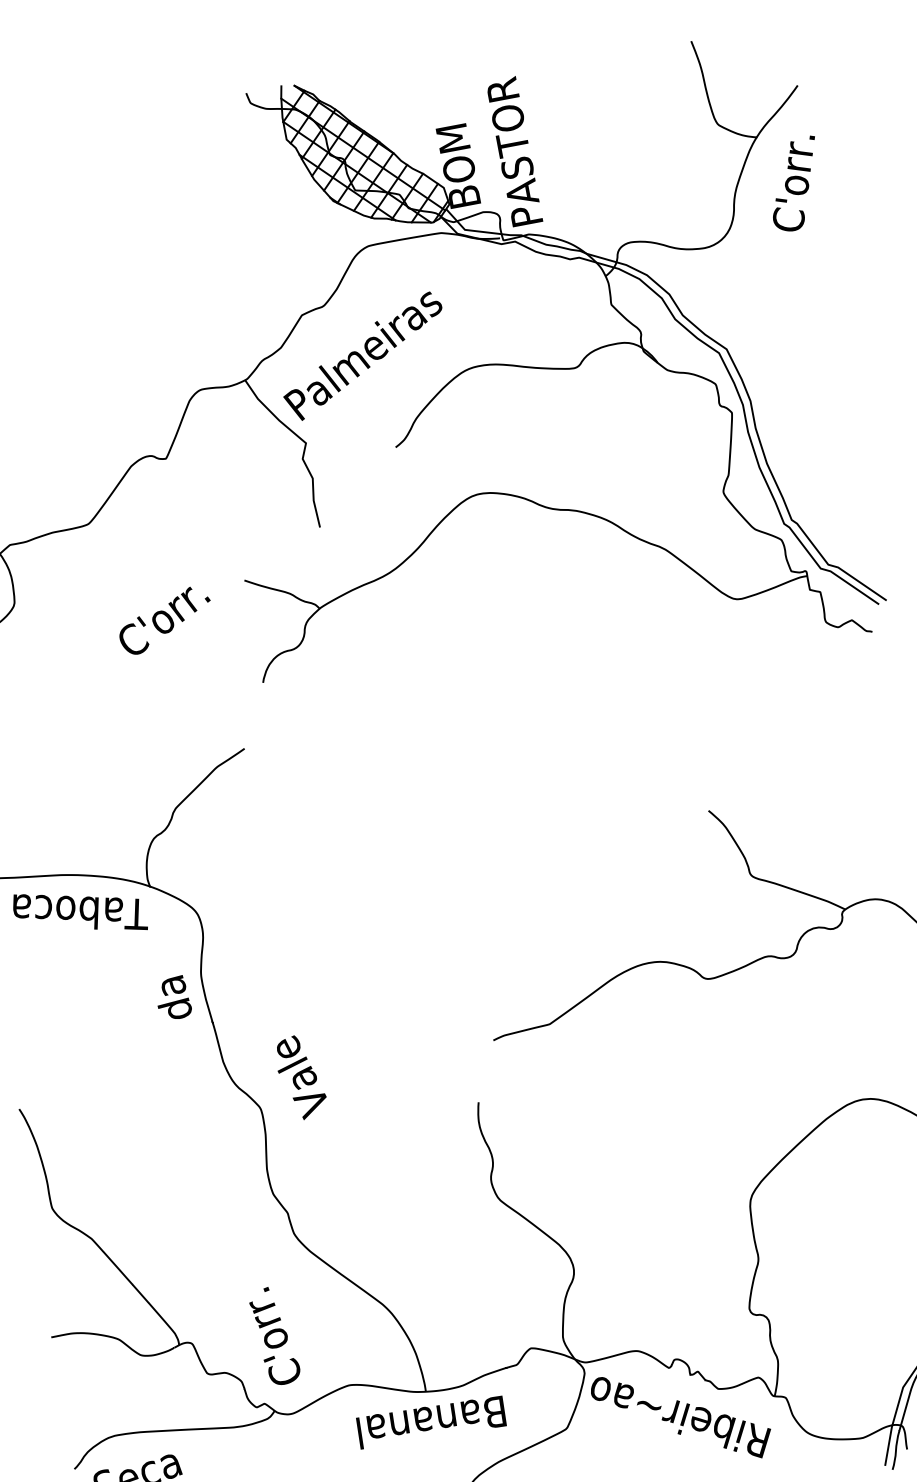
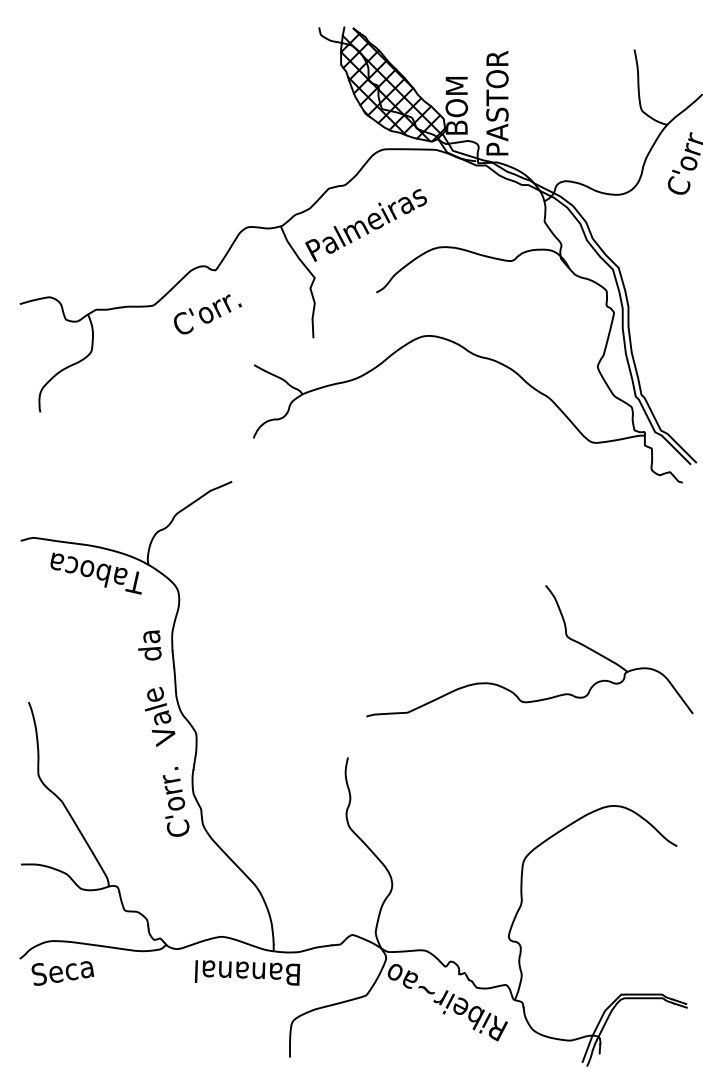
text: (164, 620) -> (207, 314), moved
text: (299, 1076) -> (159, 716), moved
text: (273, 1335) -> (175, 801), moved
text: (431, 1421) -> (247, 972), moved

